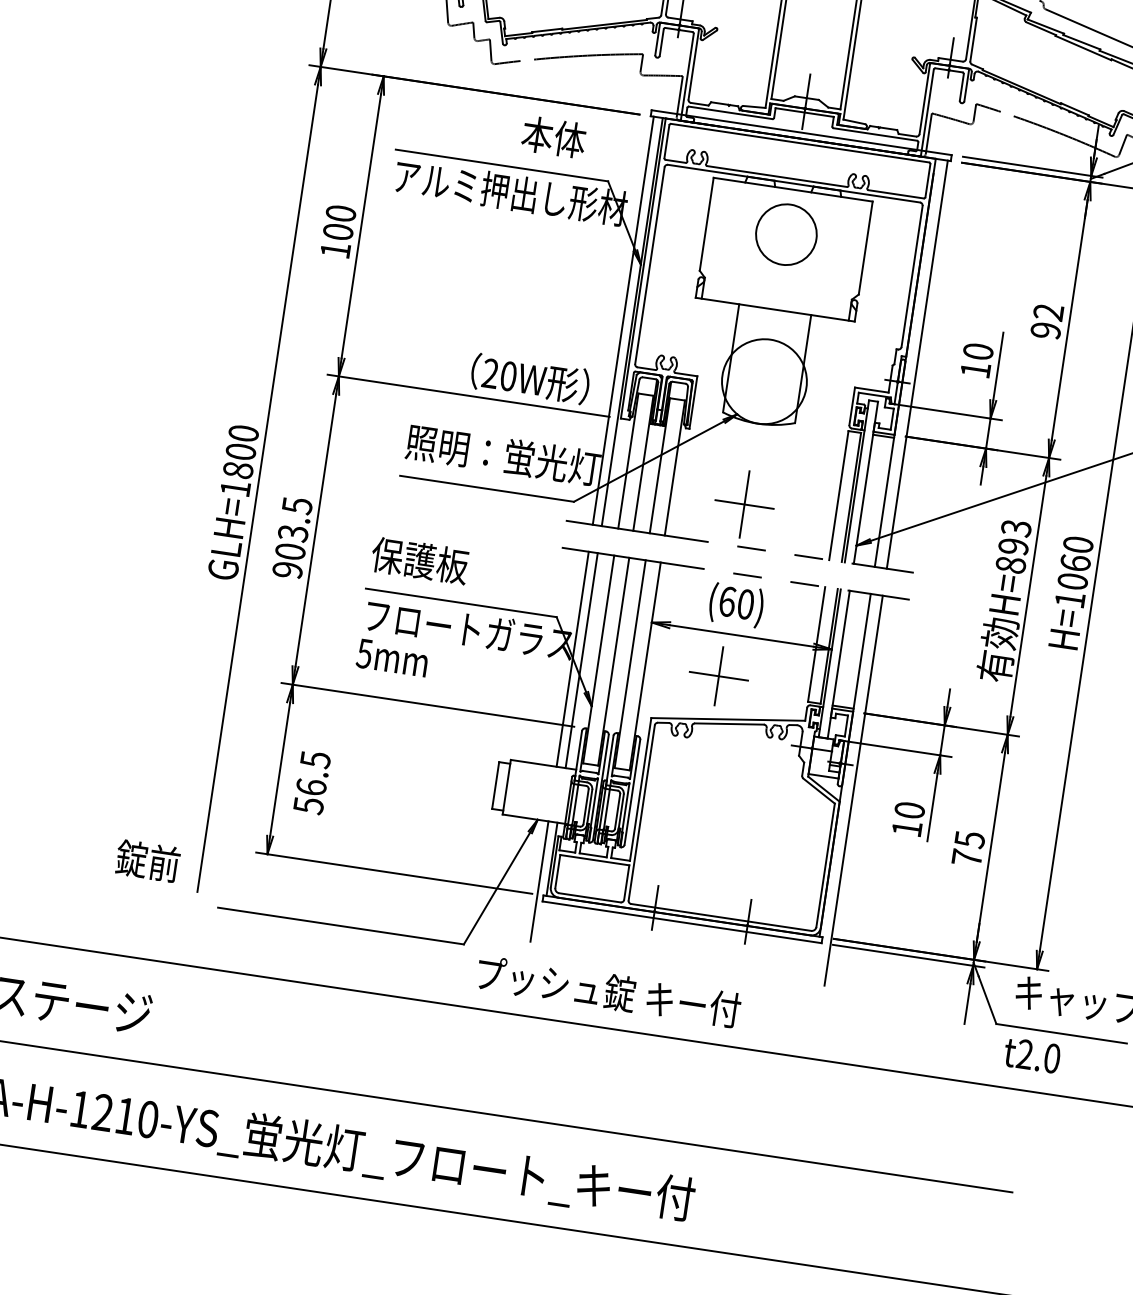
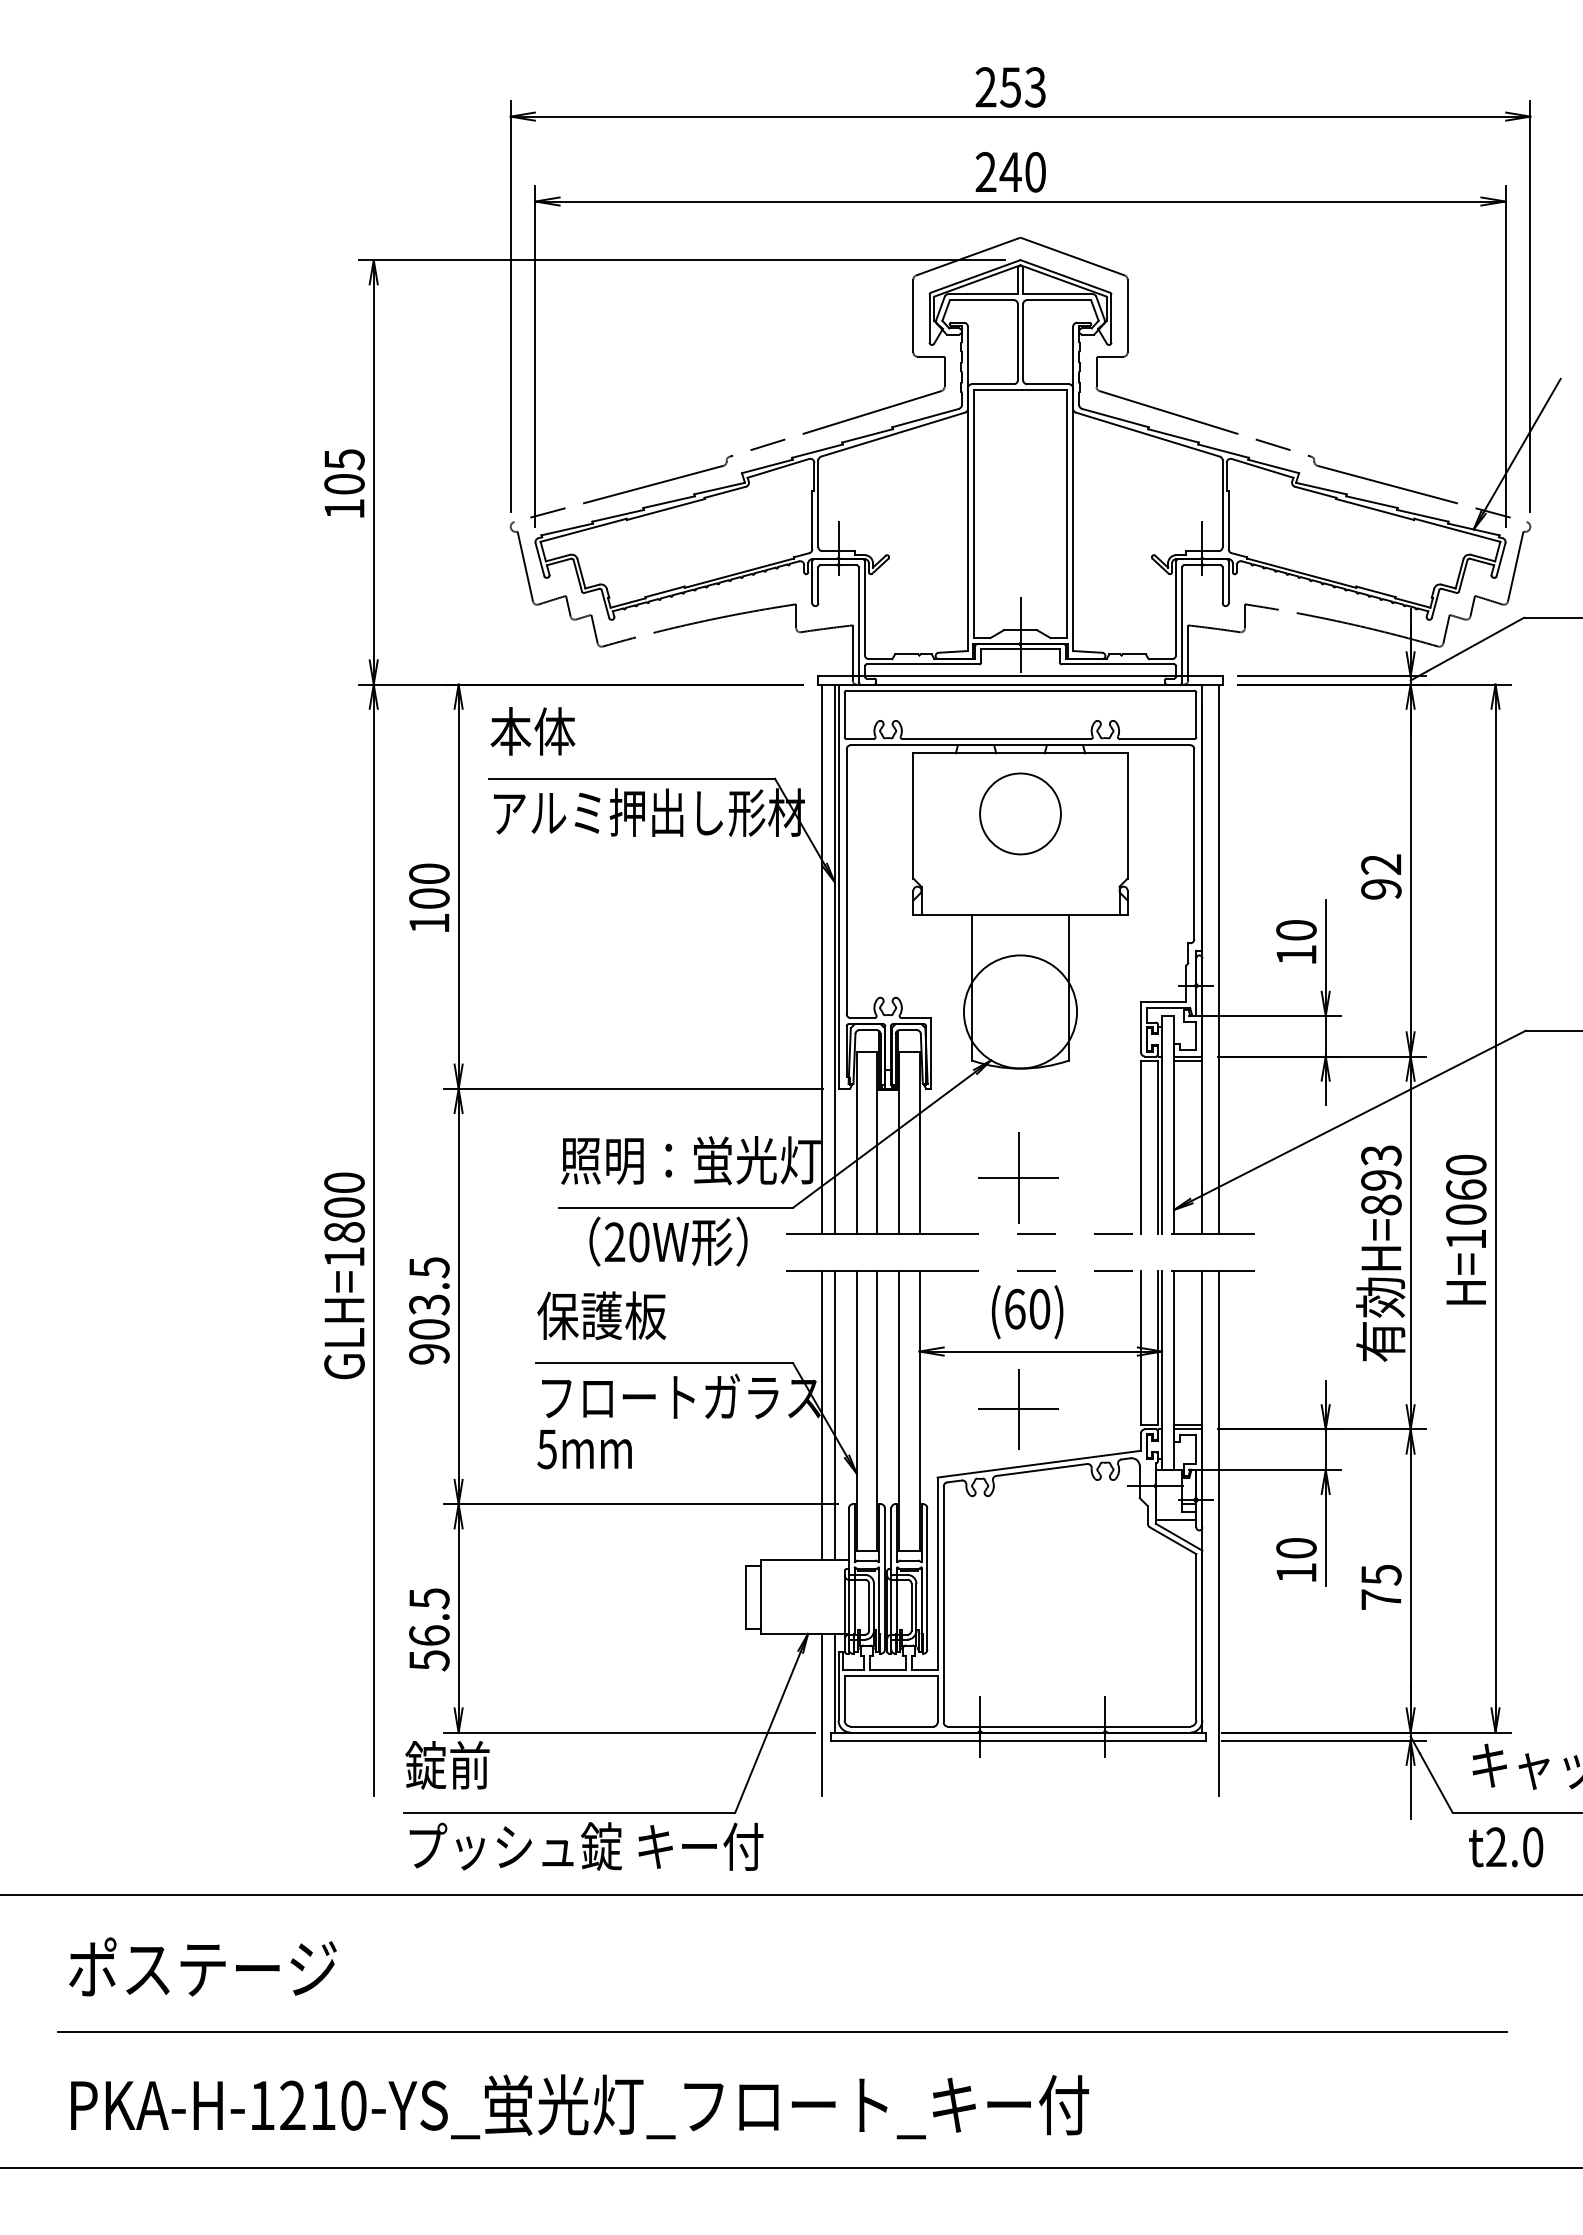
text: (553, 137) -> (532, 731), moved
text: (530, 378) -> (668, 1241), moved
text: (312, 782) -> (429, 1629), moved
text: (147, 861) -> (447, 1765), moved
text: (608, 991) -> (586, 1846), moved

